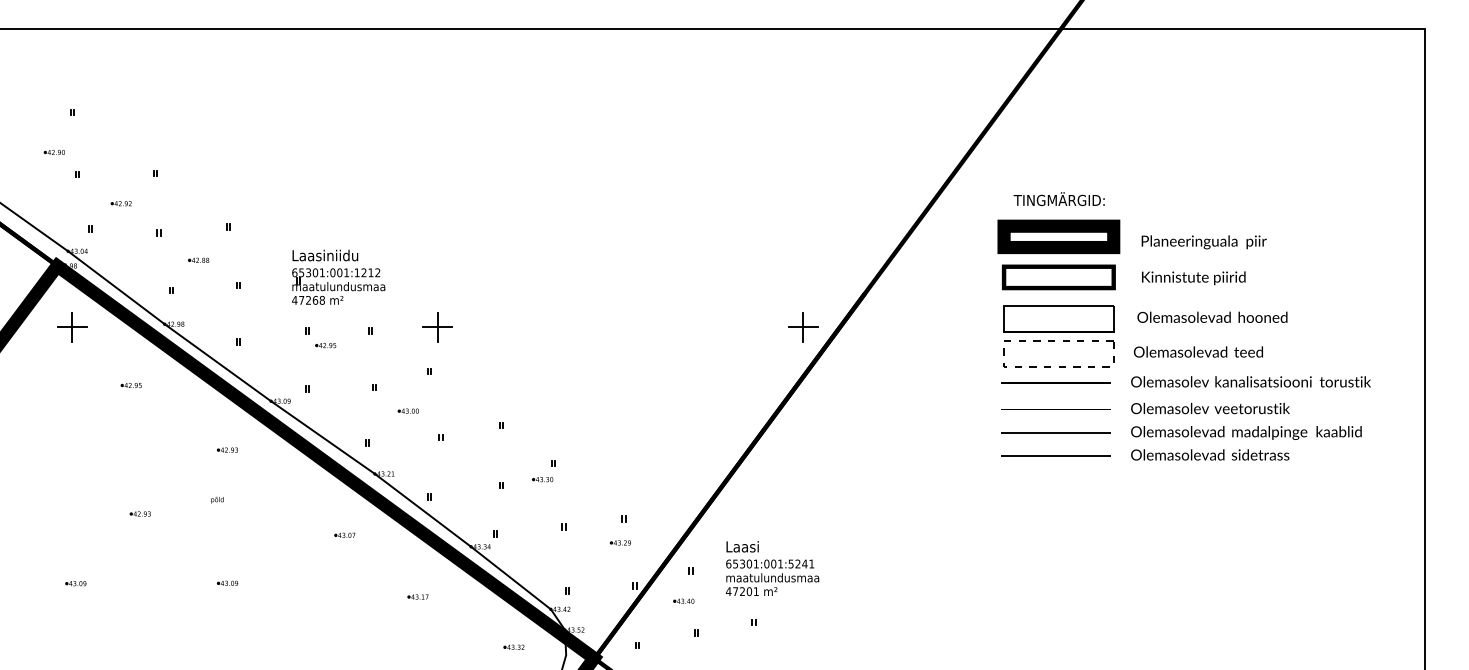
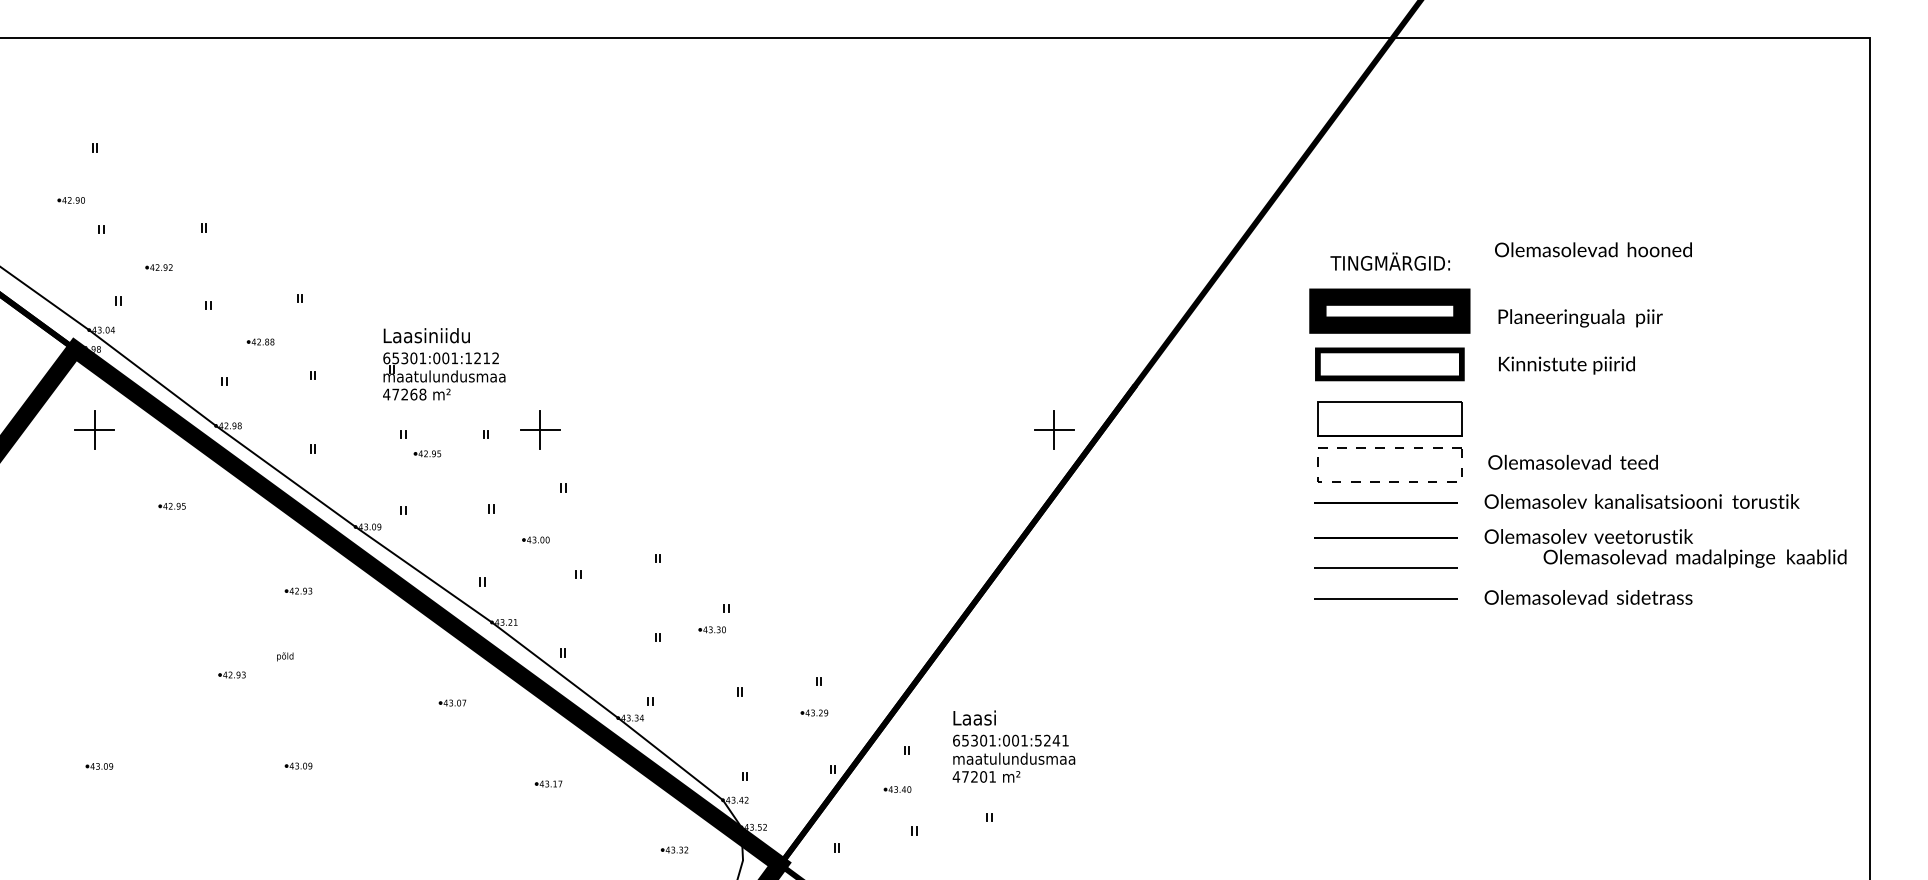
text: (1212, 317) -> (1593, 249), moved
part: (437, 327) -> (540, 429), moved
text: (1245, 432) -> (1694, 558), moved
part: (139, 513) -> (231, 674), moved

